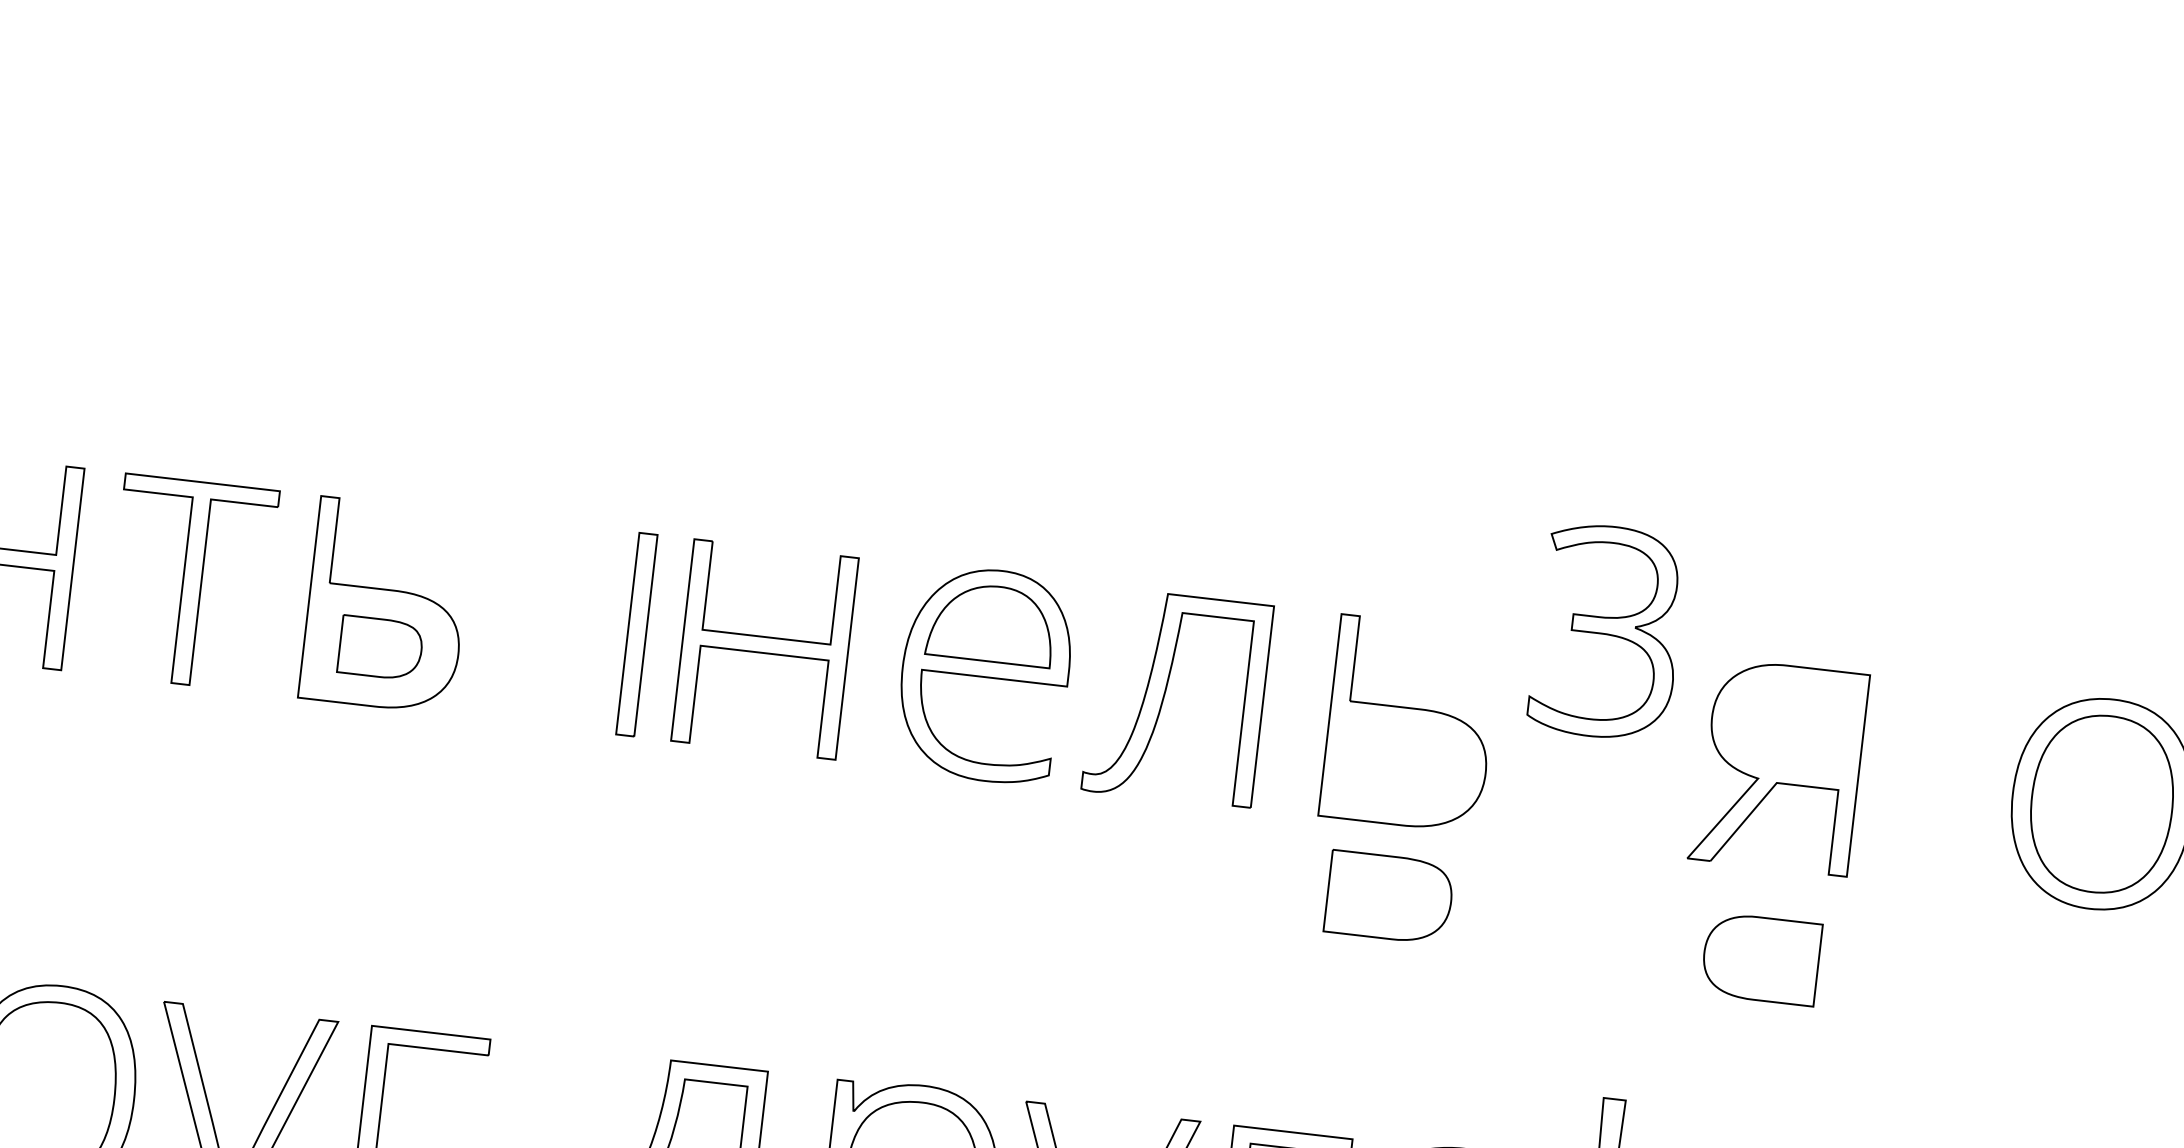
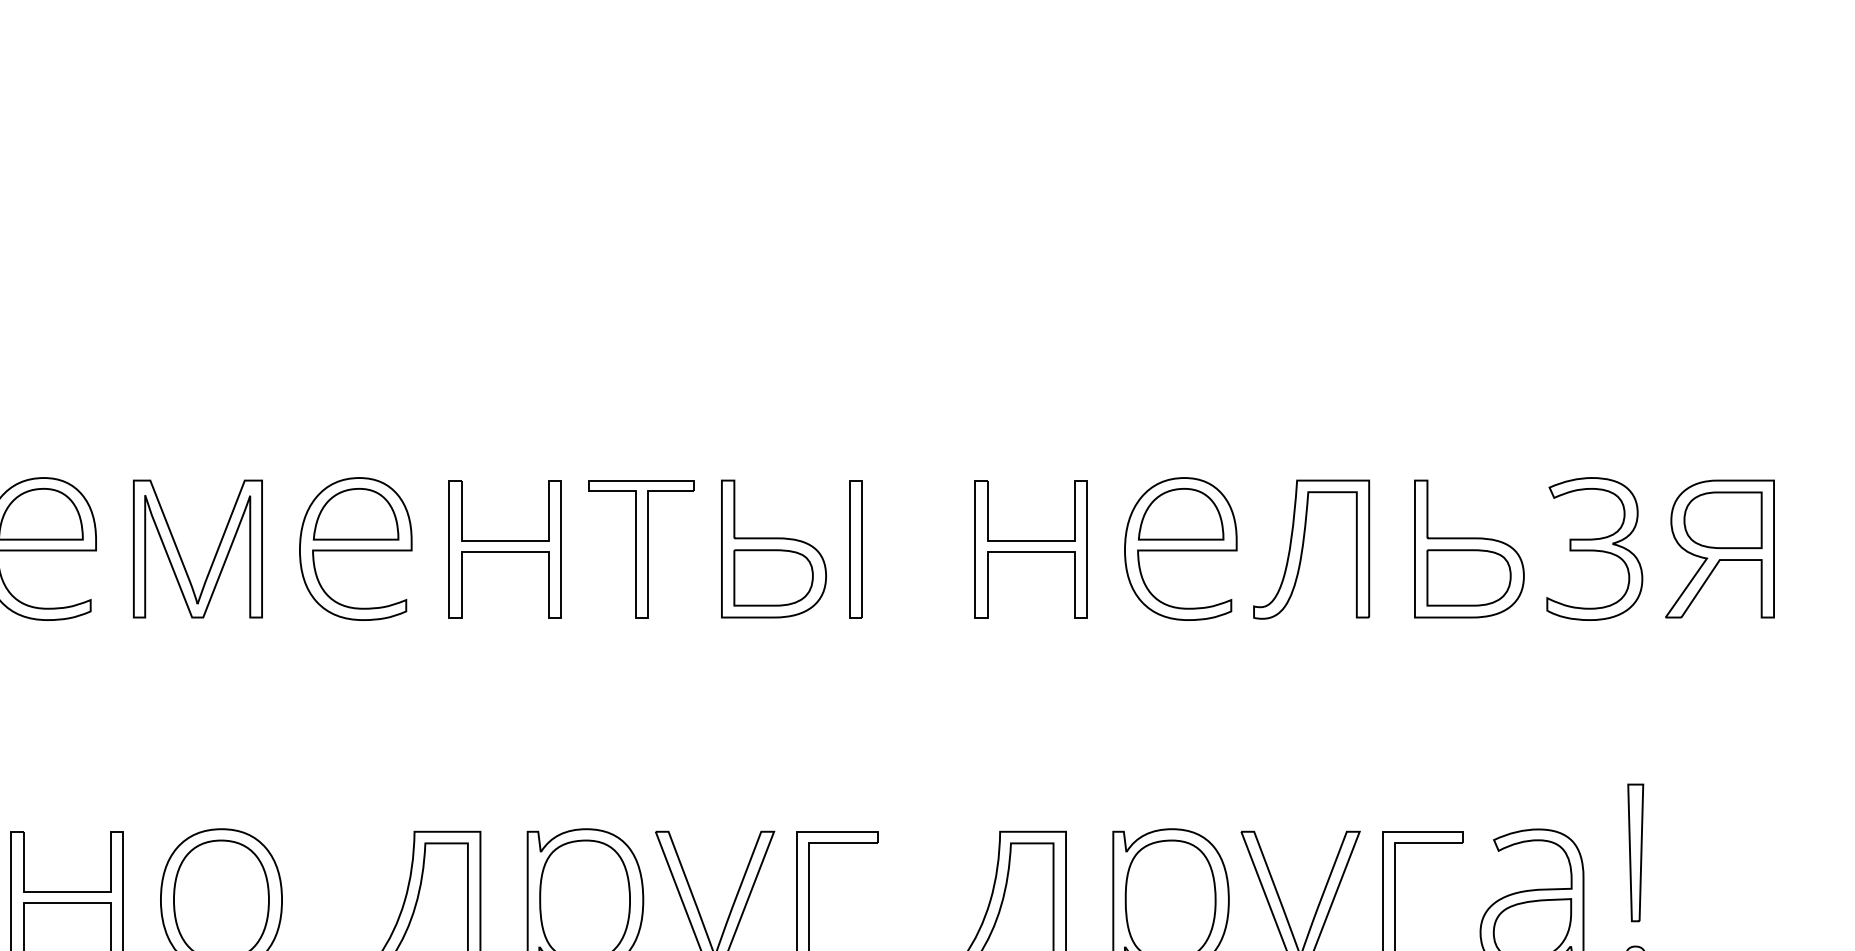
part: (1607, 631) -> (1594, 548), moved
part: (635, 635) -> (855, 549), moved
part: (380, 647) -> (773, 577), size x1.43
part: (1388, 896) -> (1468, 577), moved
part: (1760, 959) -> (1722, 520), moved

